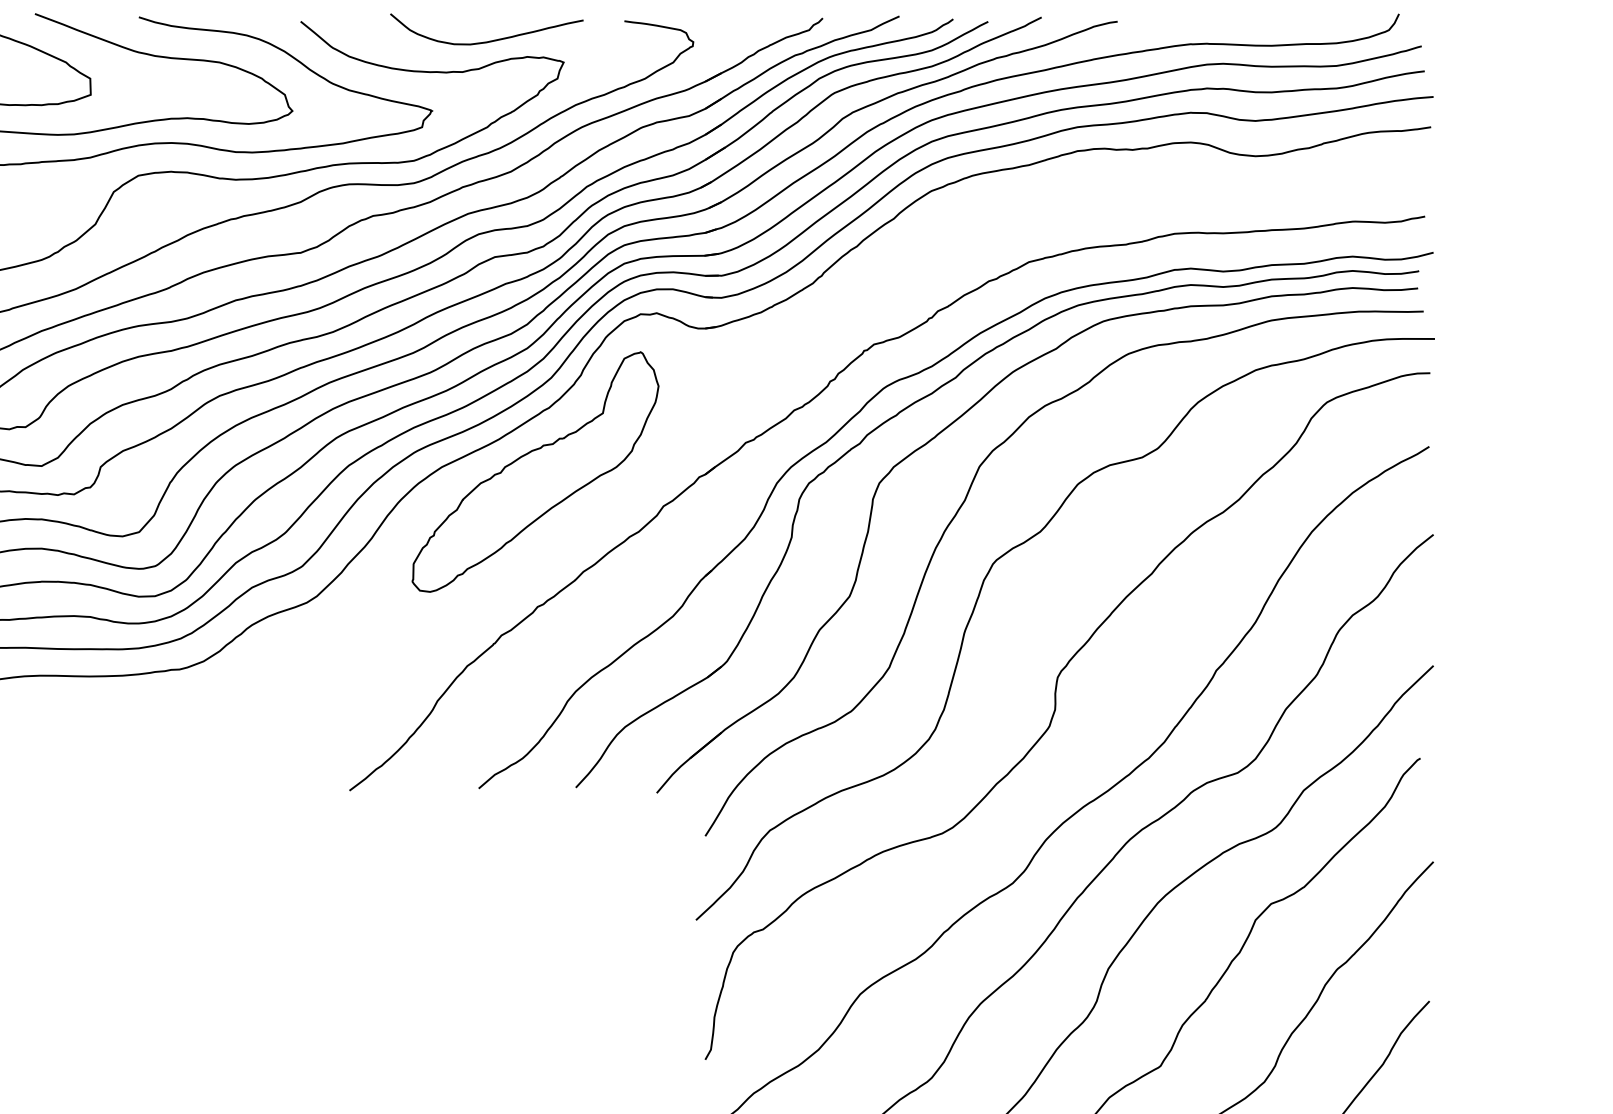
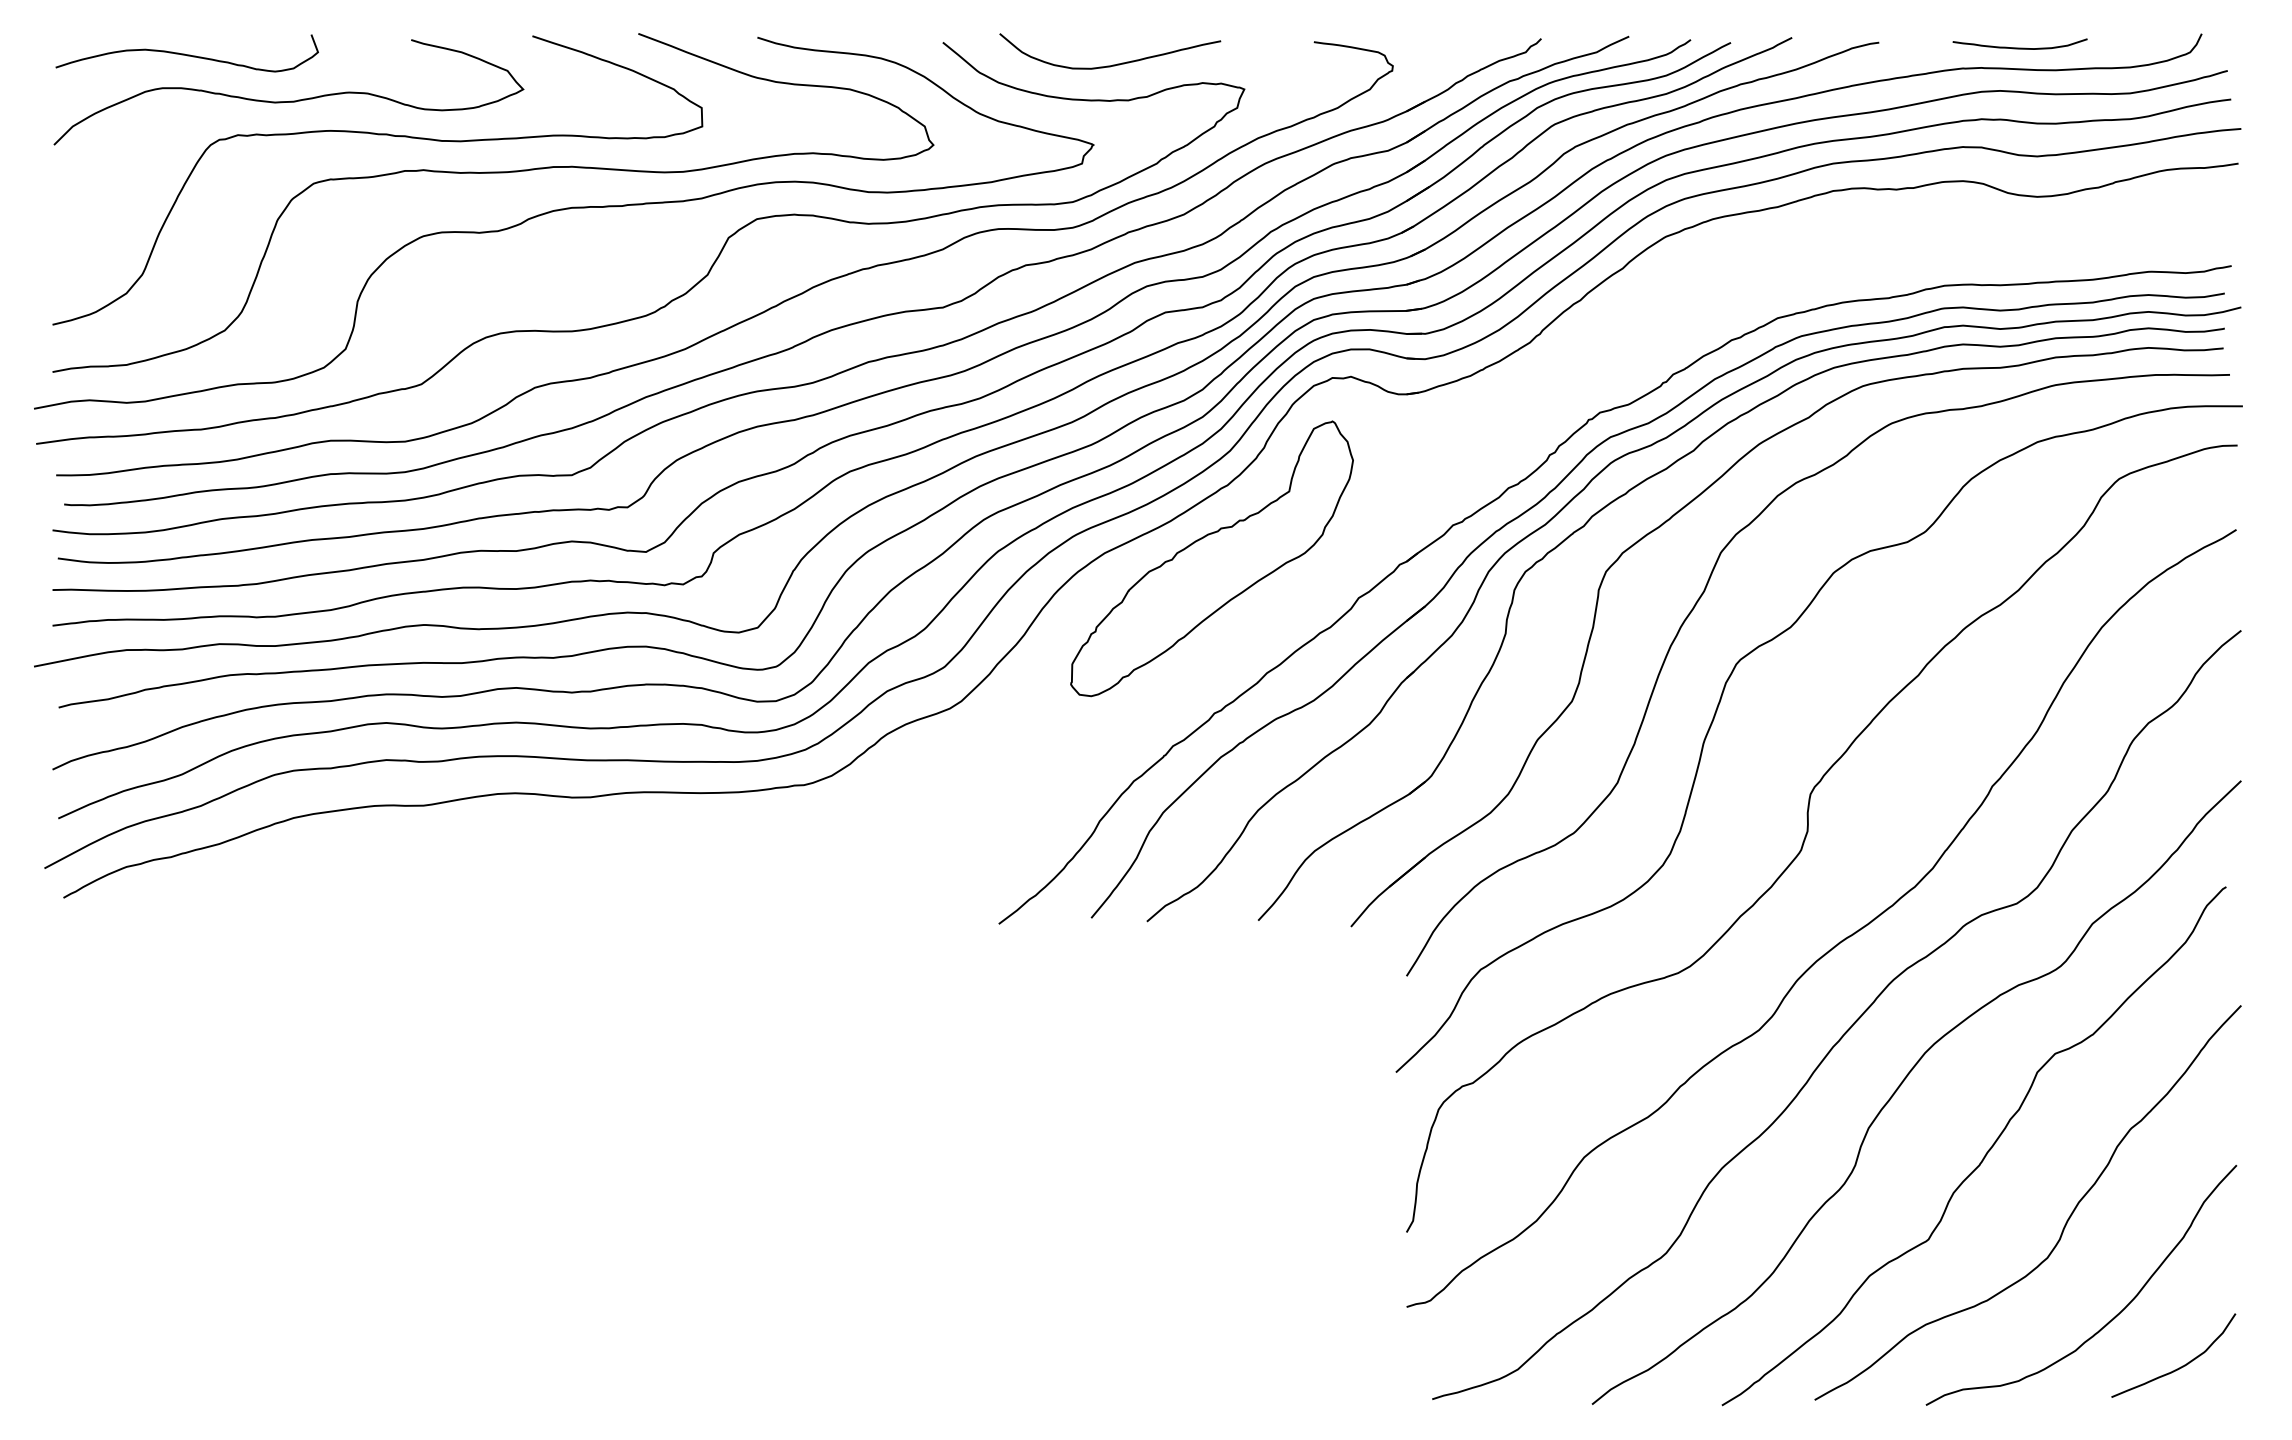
curve: (1240, 25) -> (2019, 47), added
curve: (488, 40) -> (1112, 64), moved
part: (835, 411) -> (1555, 489), added

